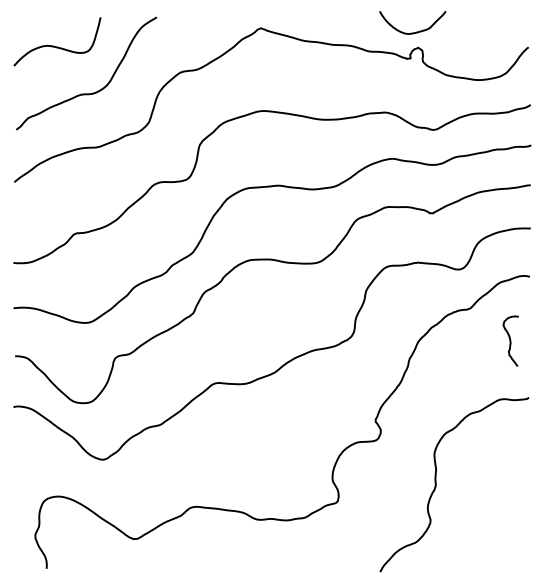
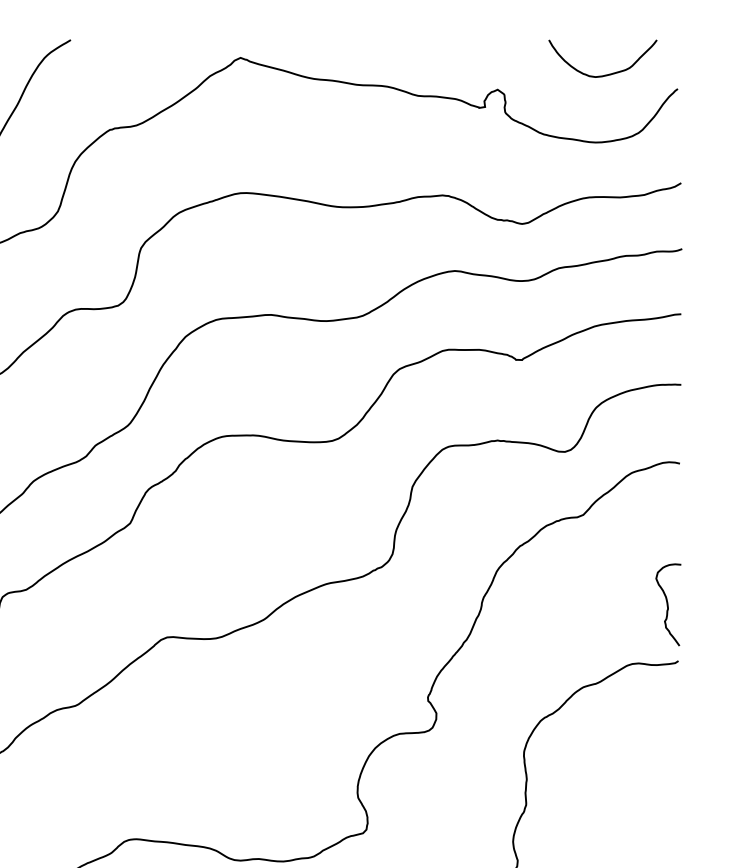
curve: (416, 31) -> (608, 72), moved
curve: (510, 340) -> (667, 603), moved

